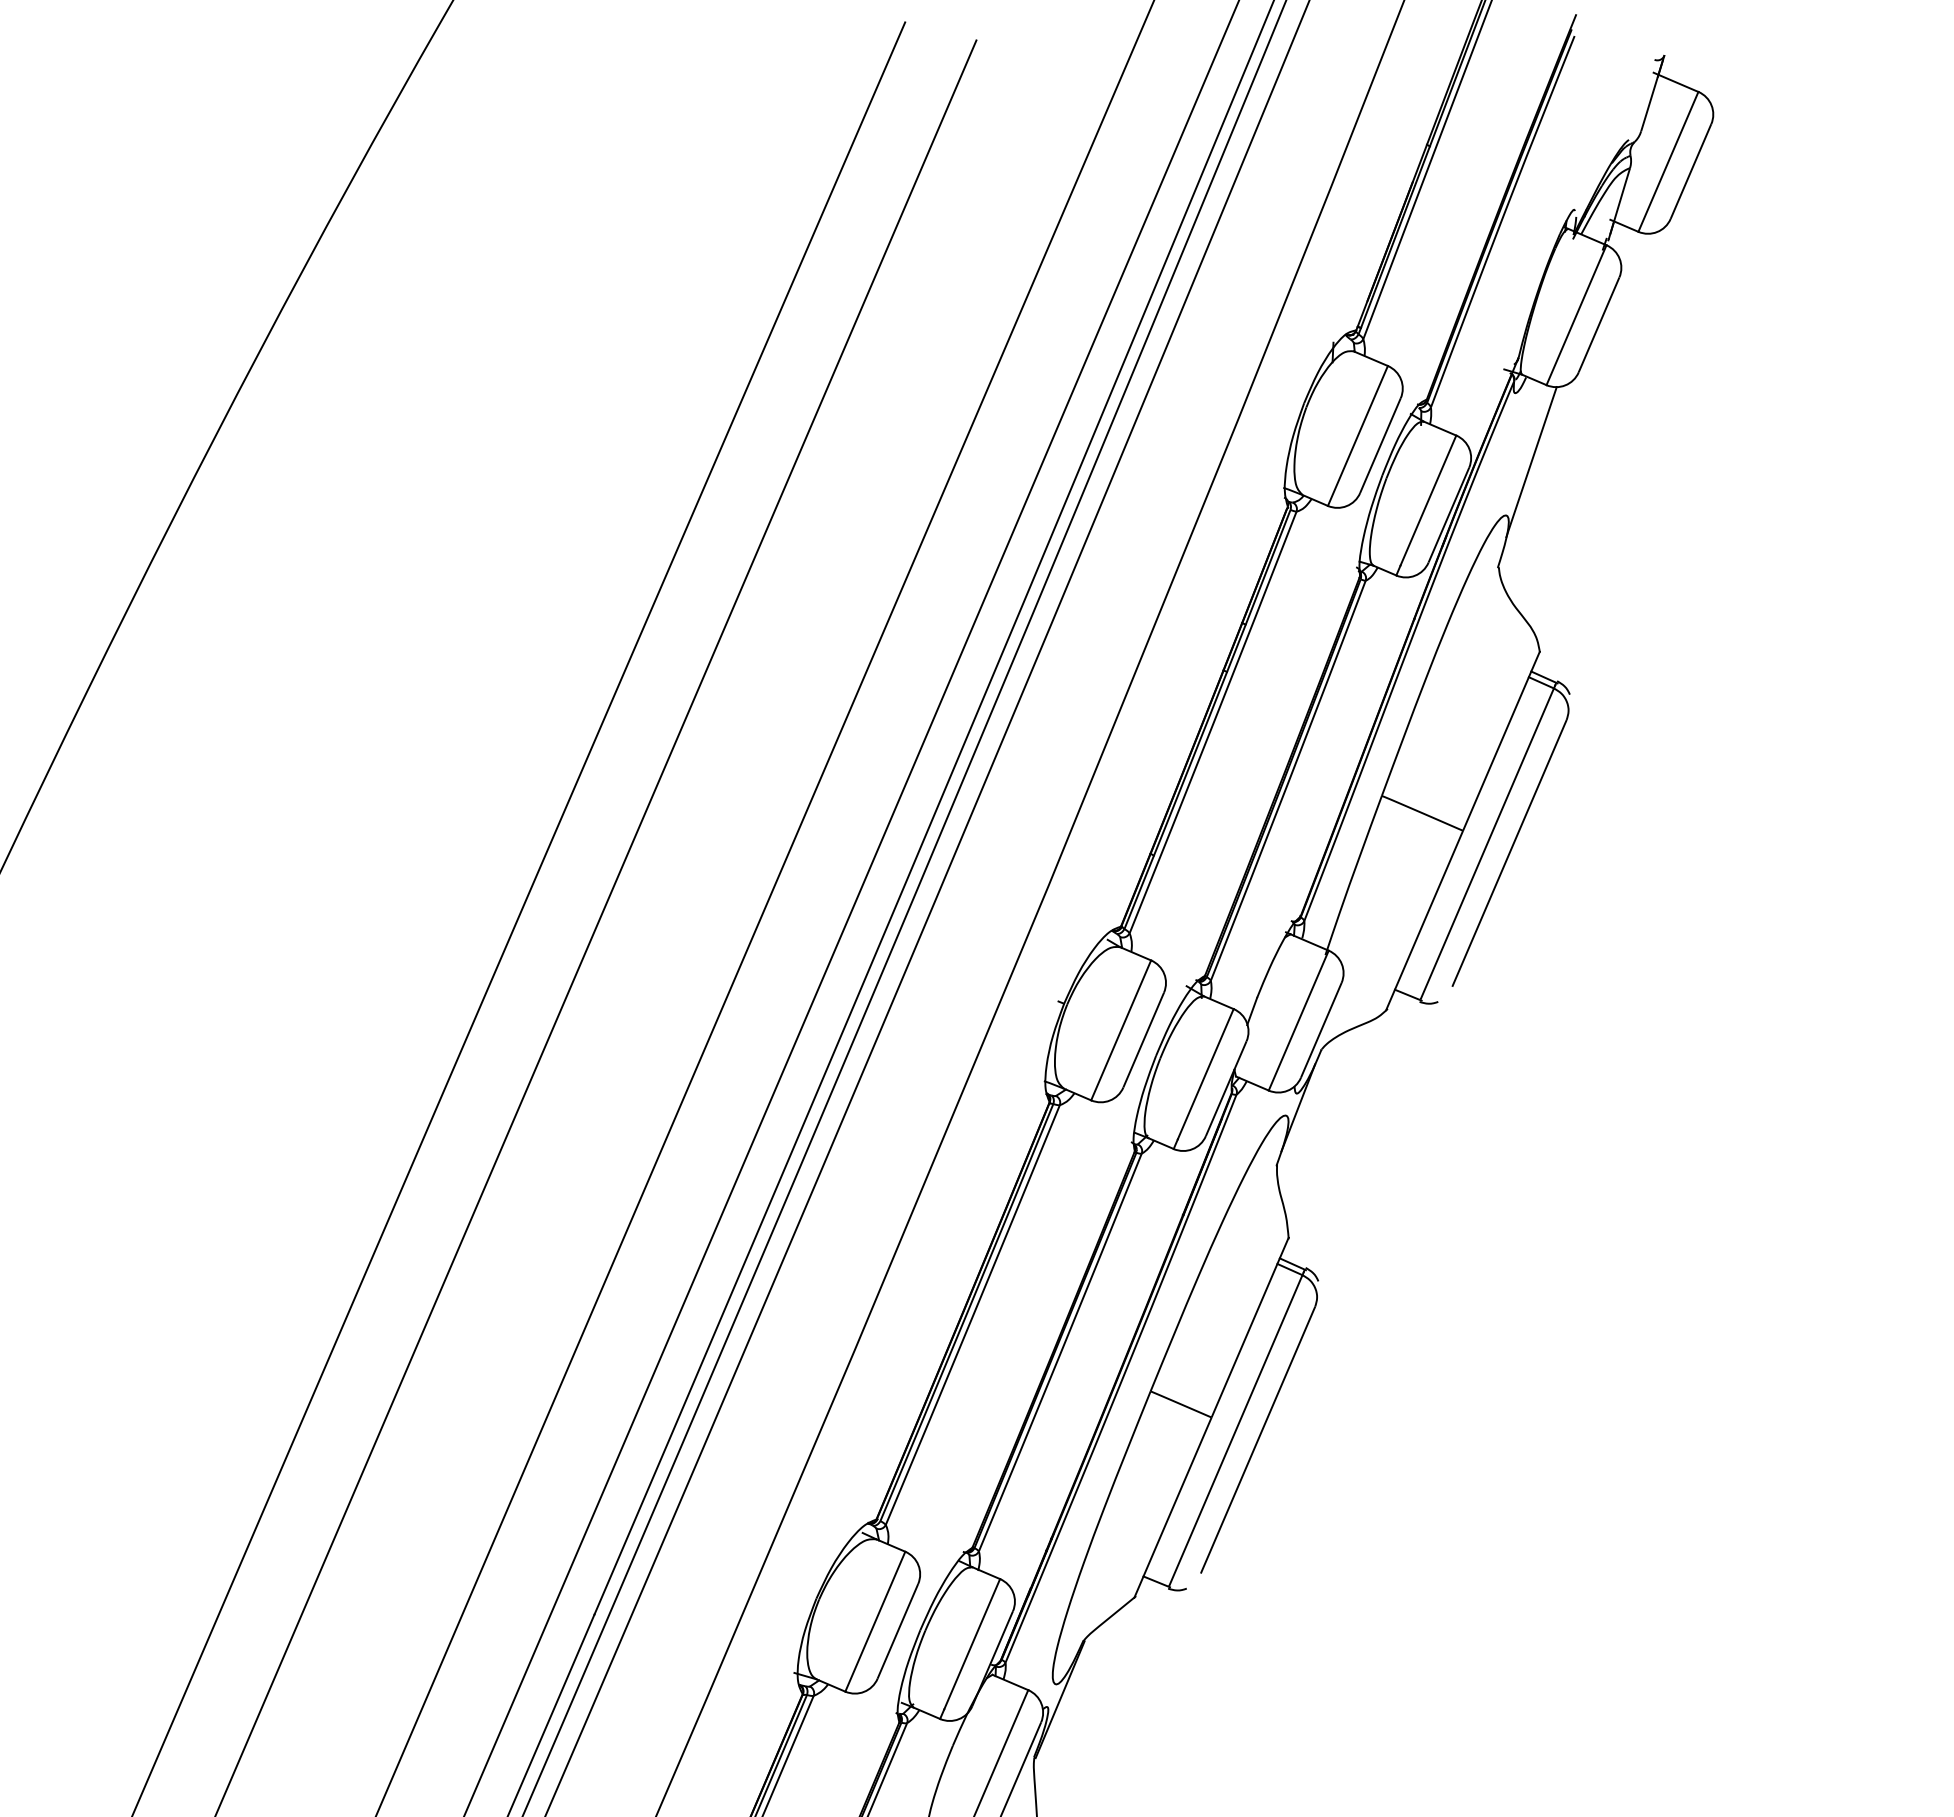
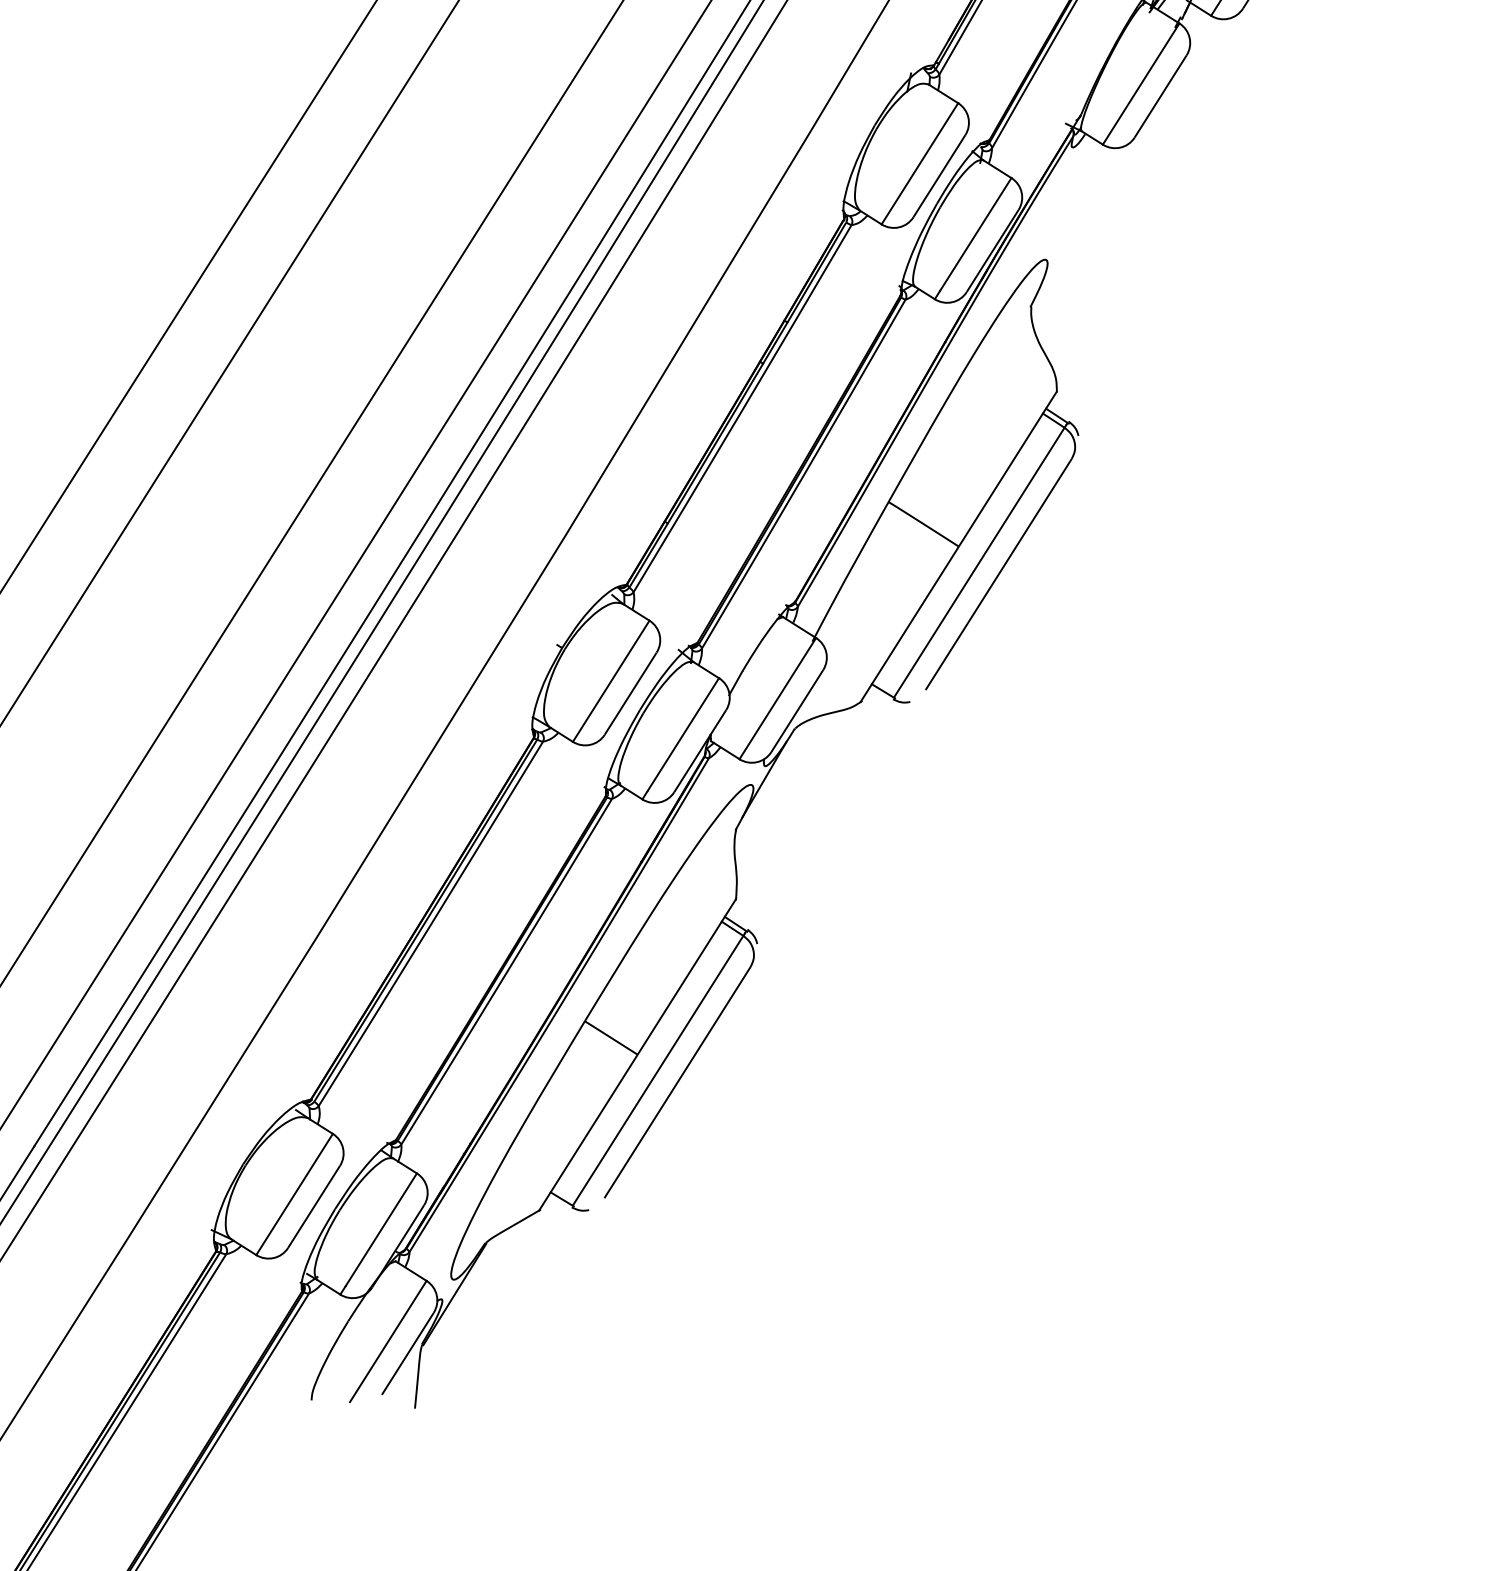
line: (1531, 462) -> (1077, 214), removed

